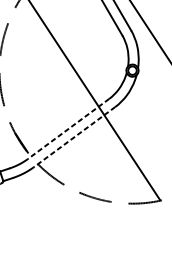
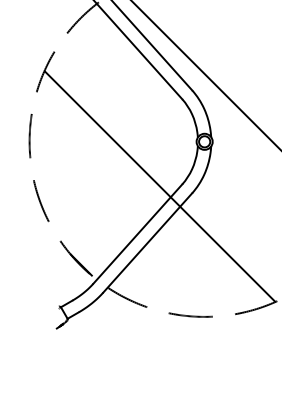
line: (68, 129) -> (137, 234), dashed -> solid
line: (74, 137) -> (147, 243), dashed -> solid

